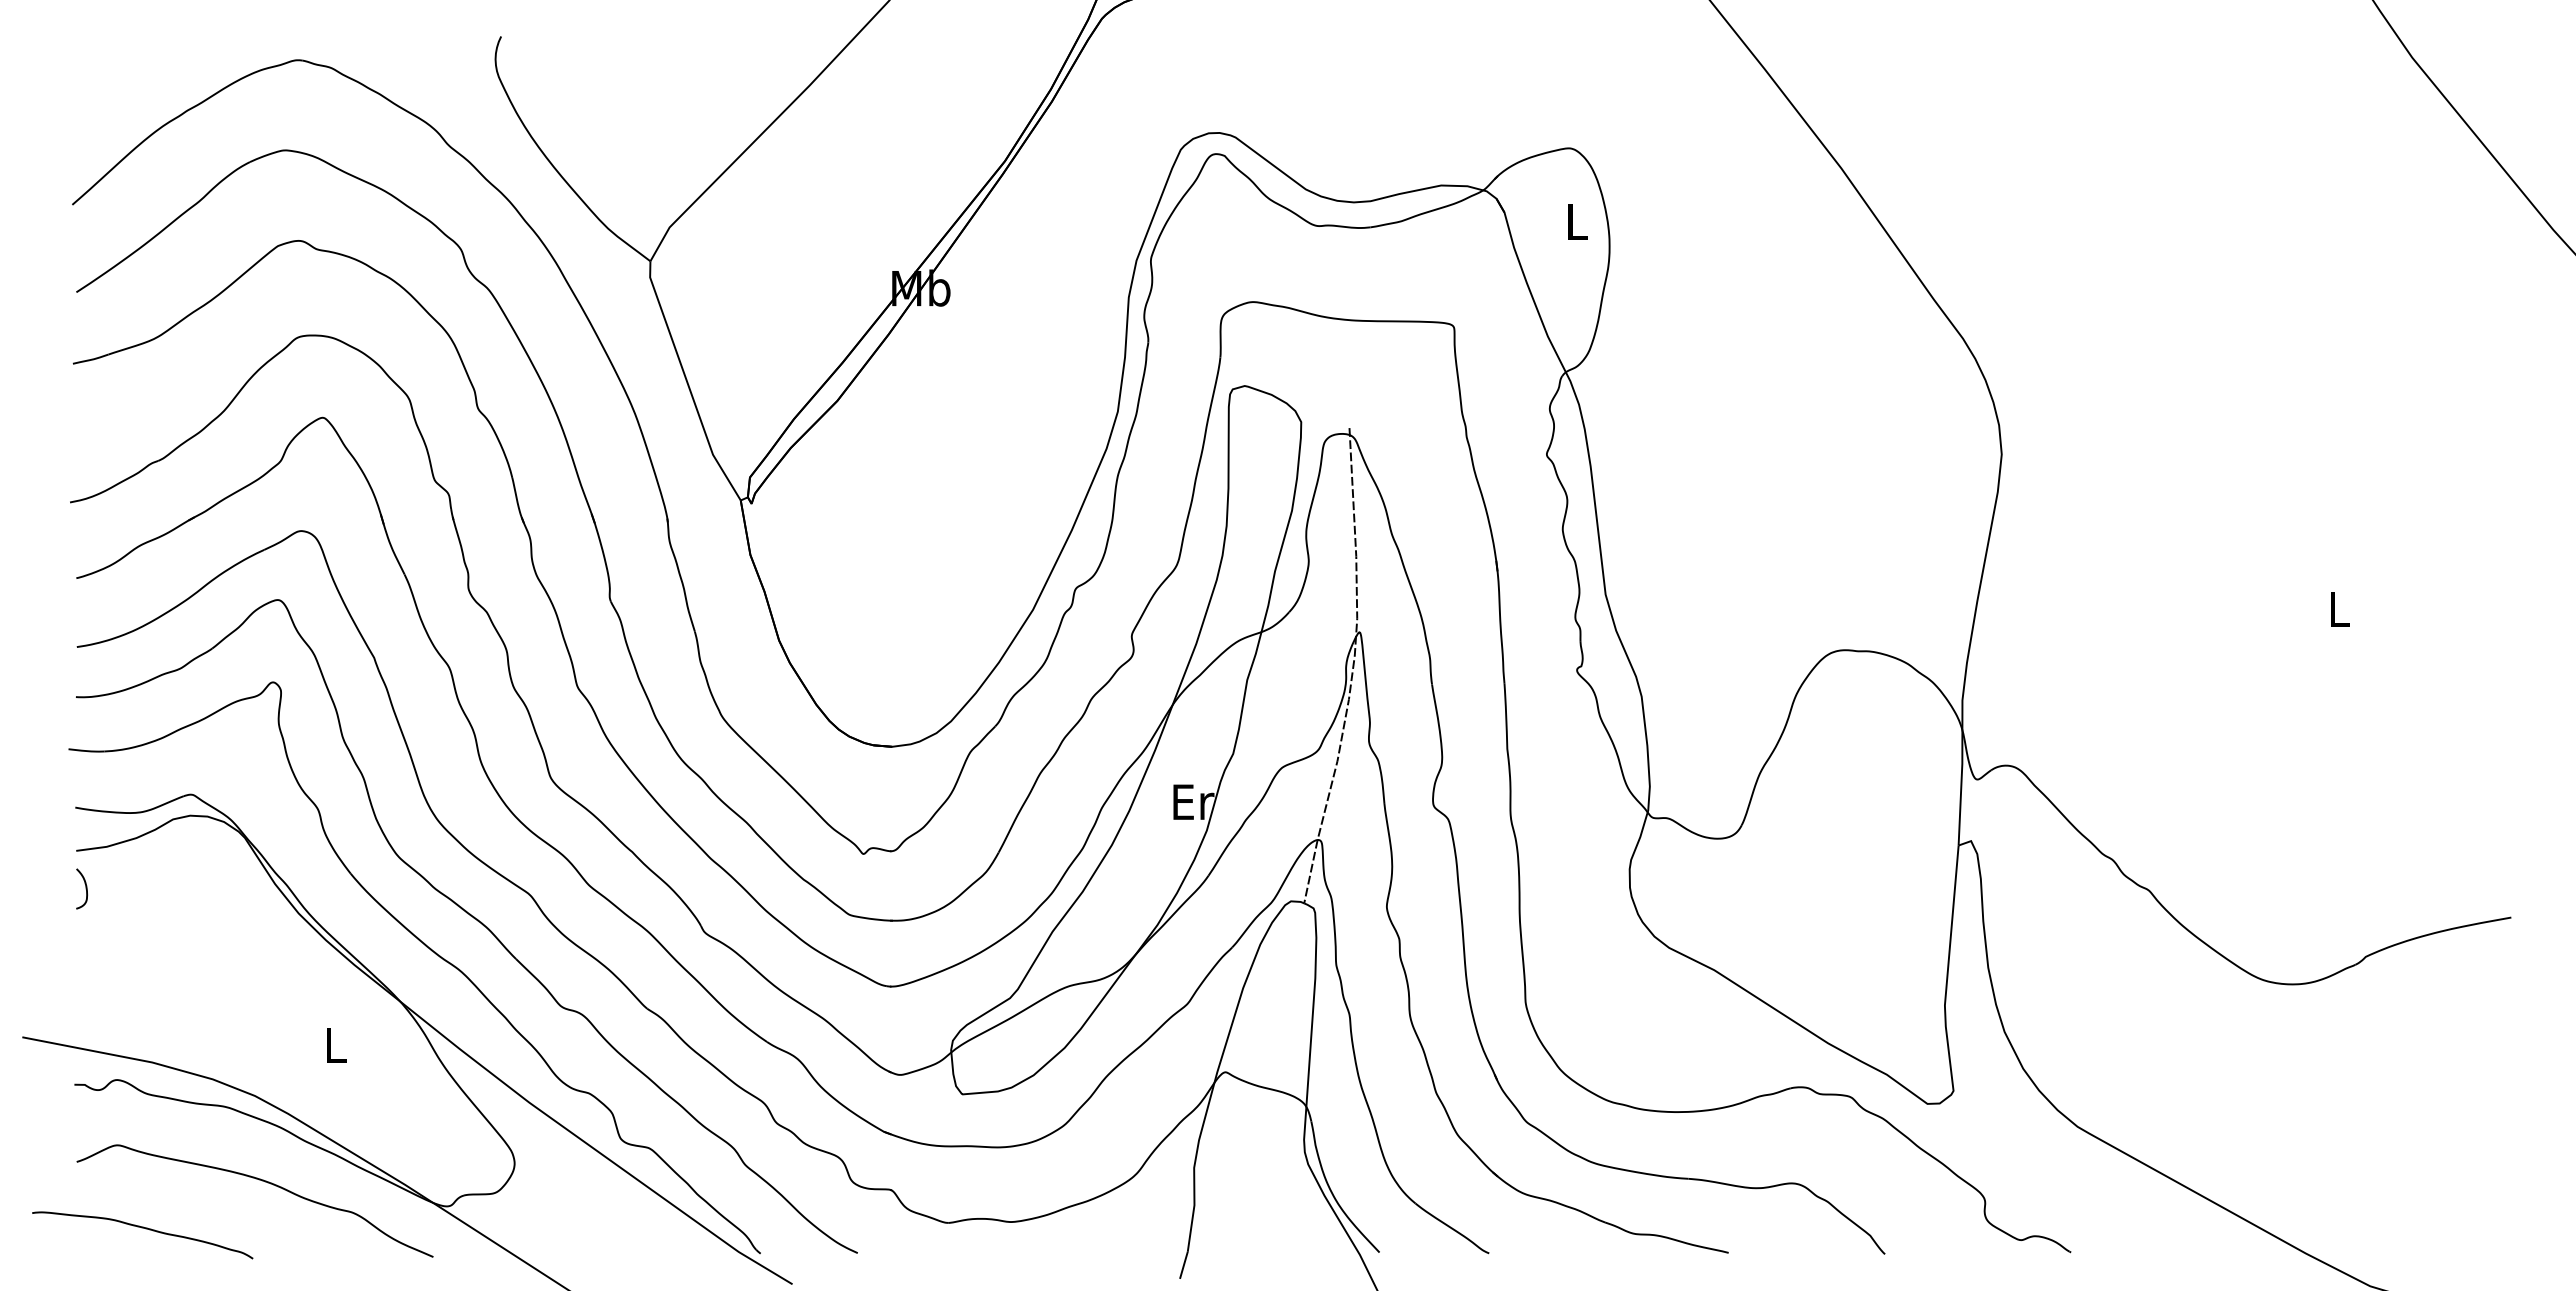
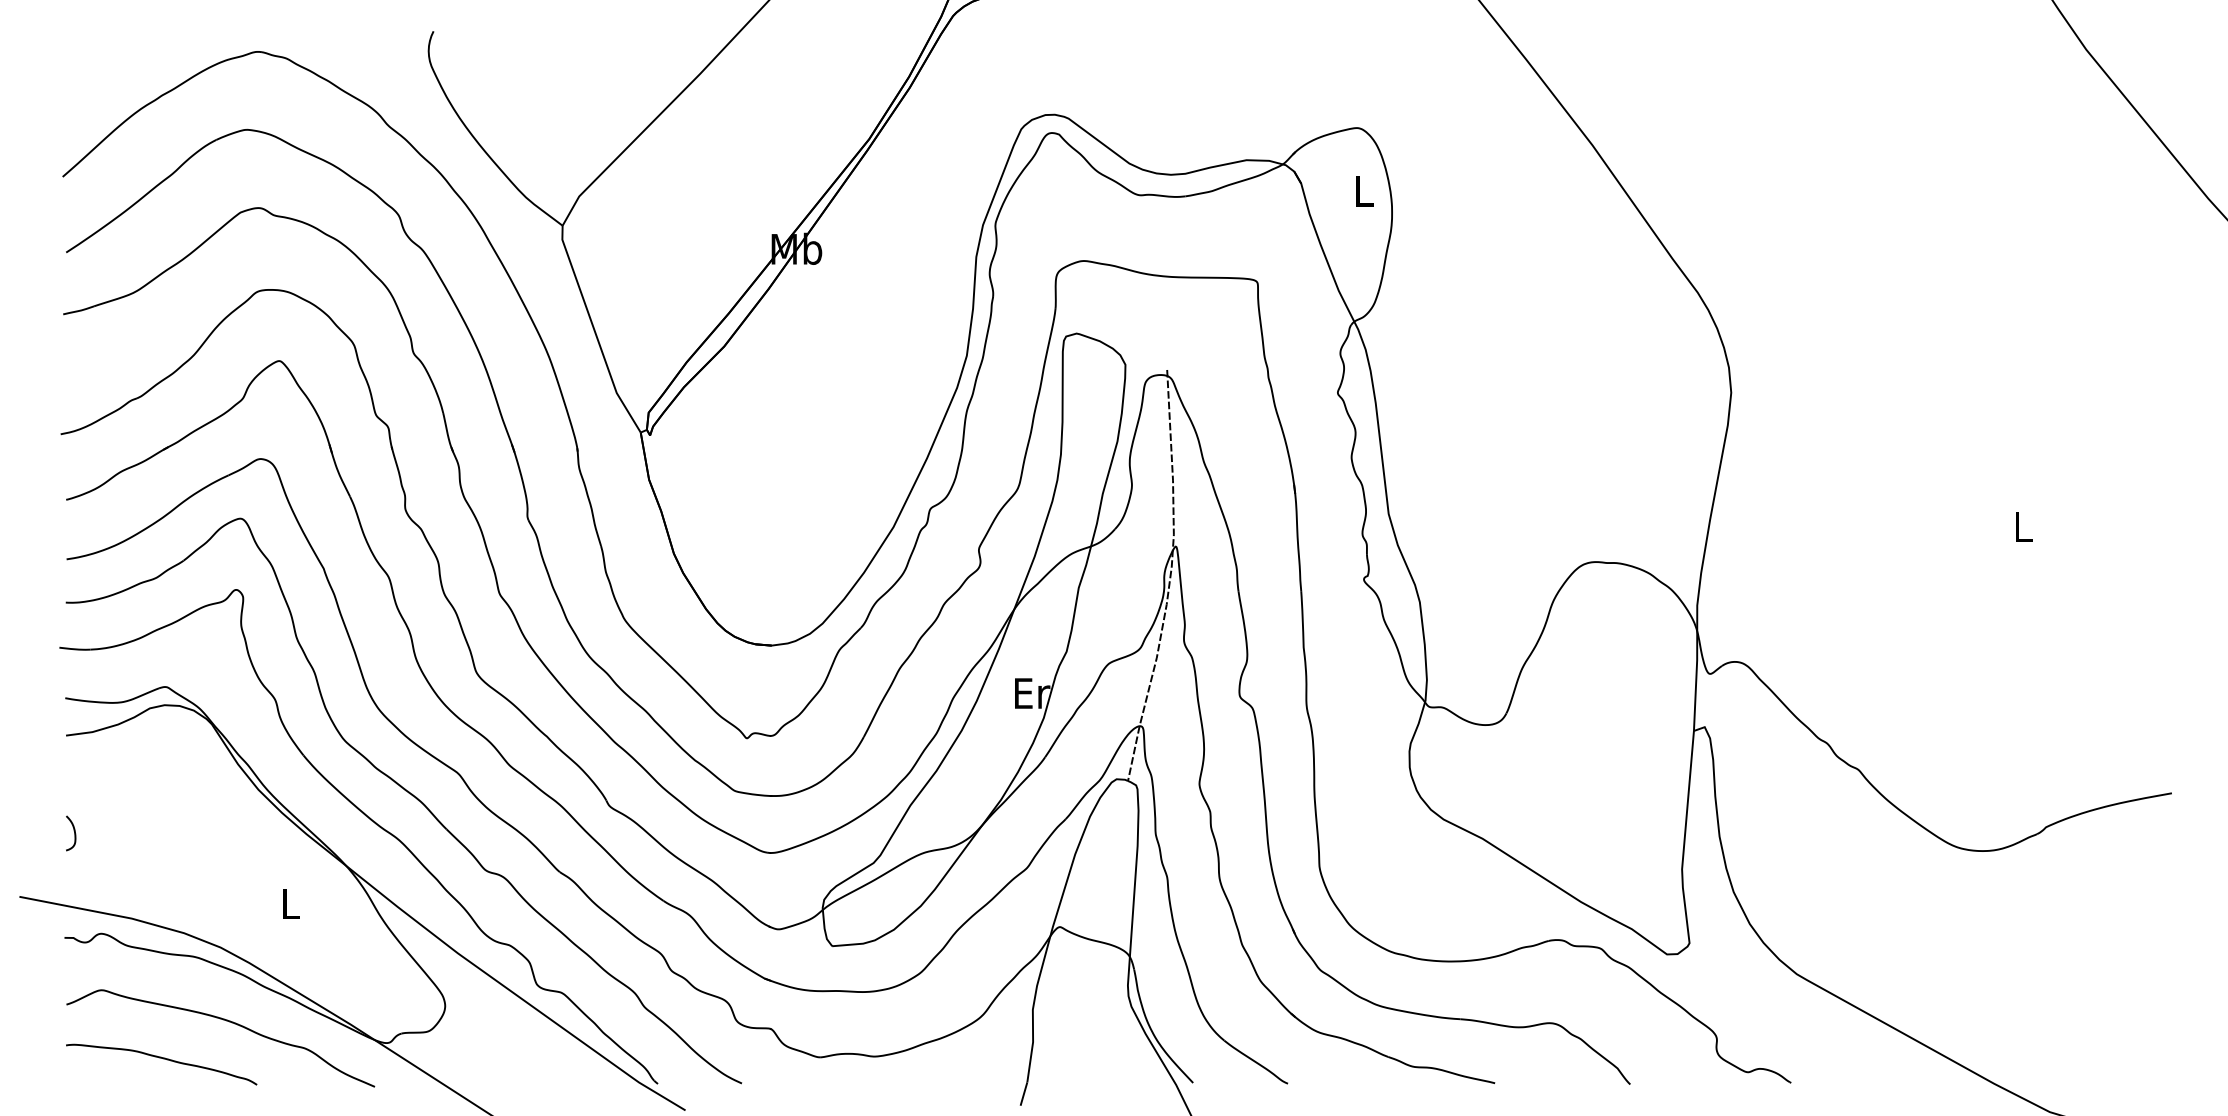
curve: (85, 888) -> (74, 833), moved
curve: (145, 1229) -> (164, 1059), moved

